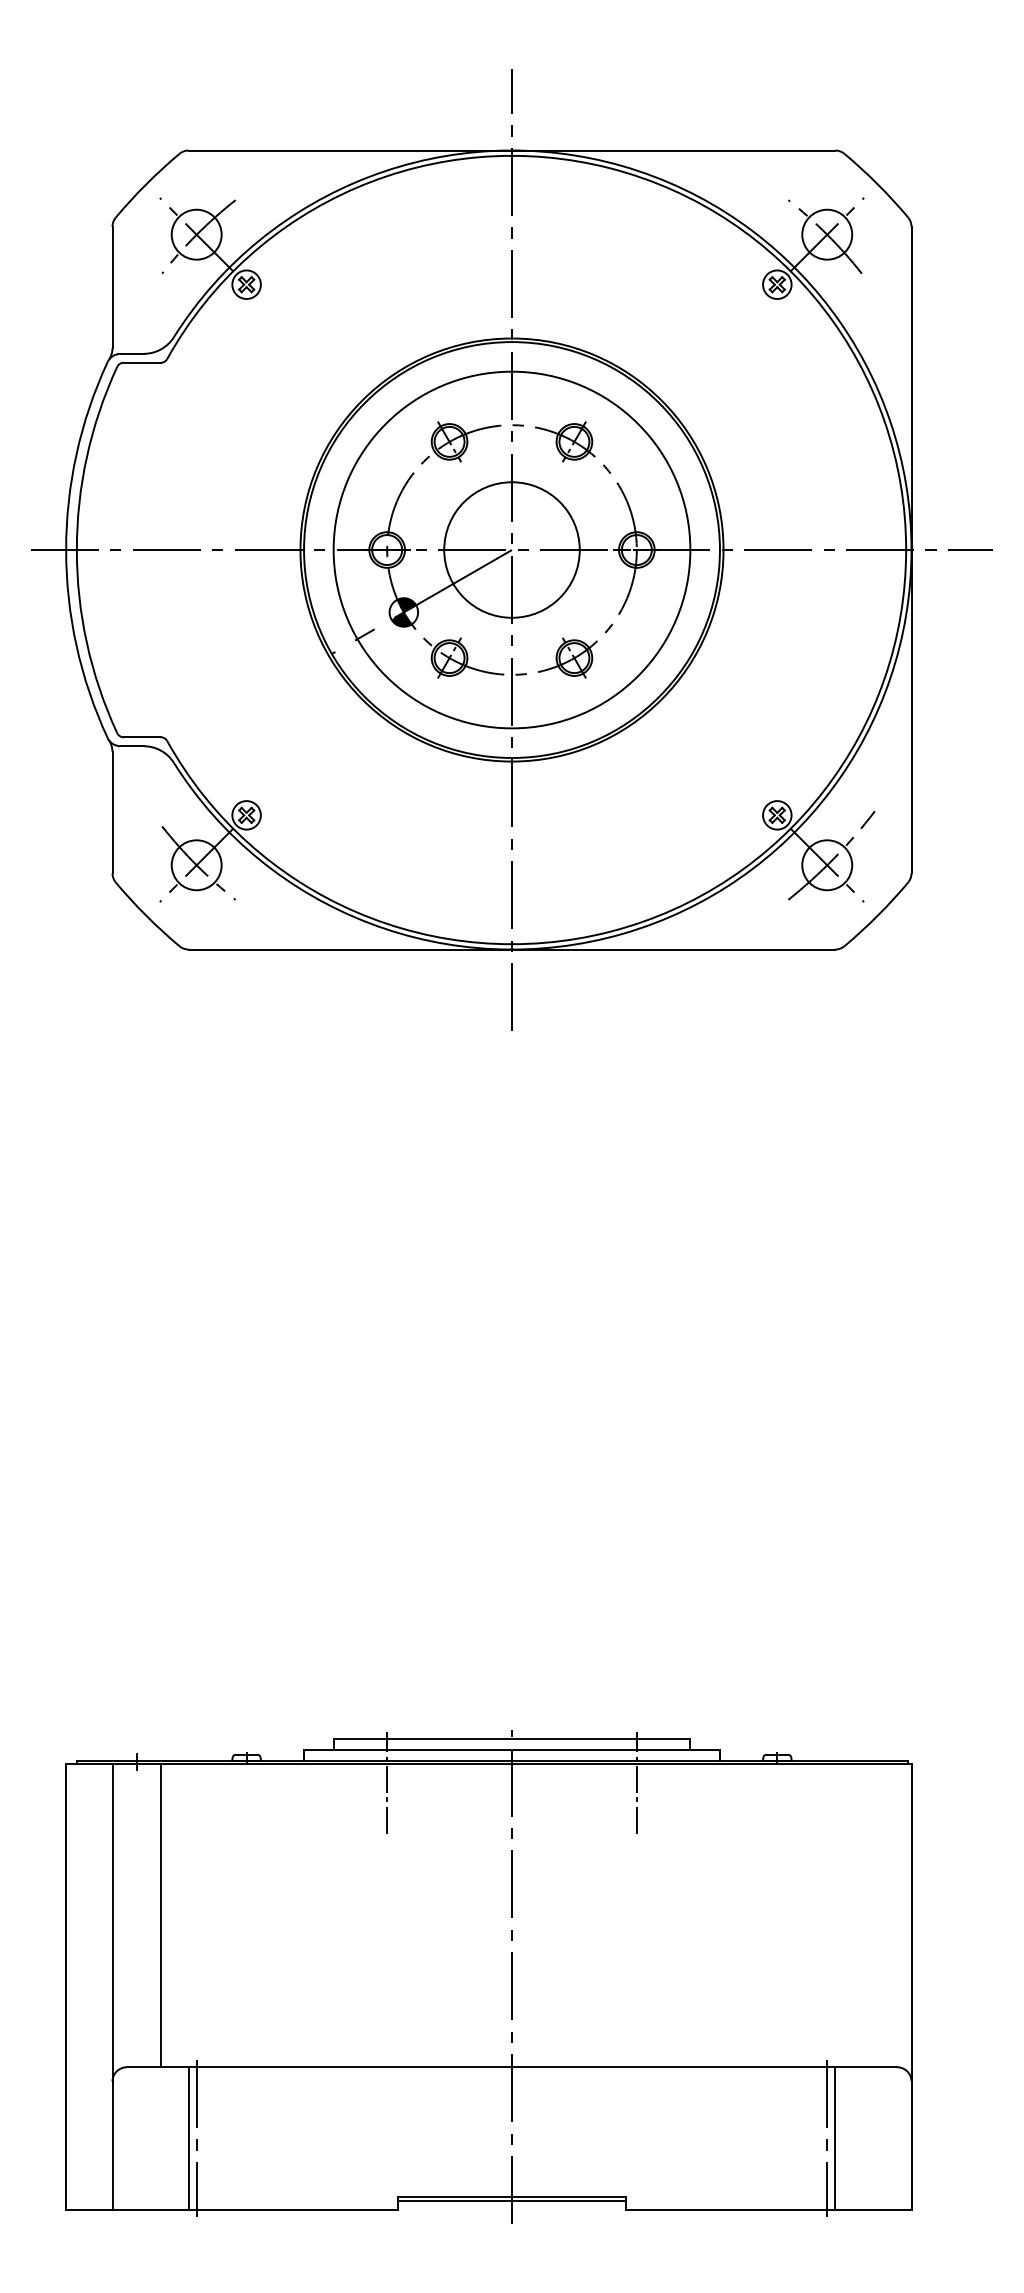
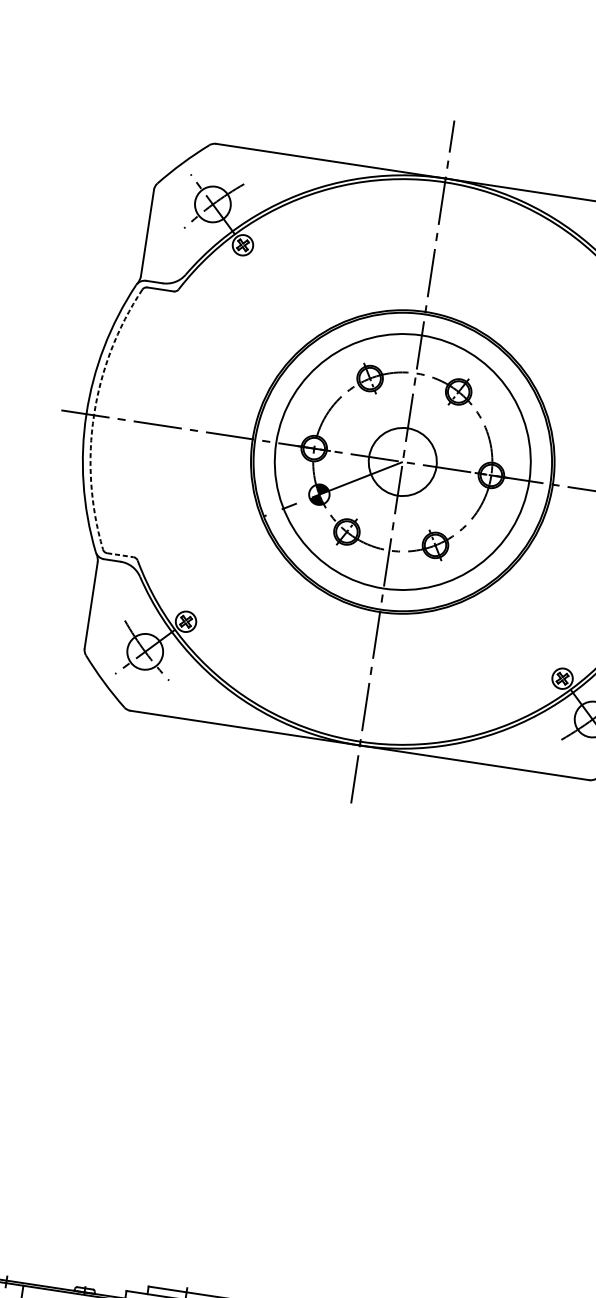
circle: (511, 549) -> (402, 461), size x0.7
arc: (76, 550) -> (93, 415), solid -> dashed
line: (142, 737) -> (120, 555), solid -> dashed

